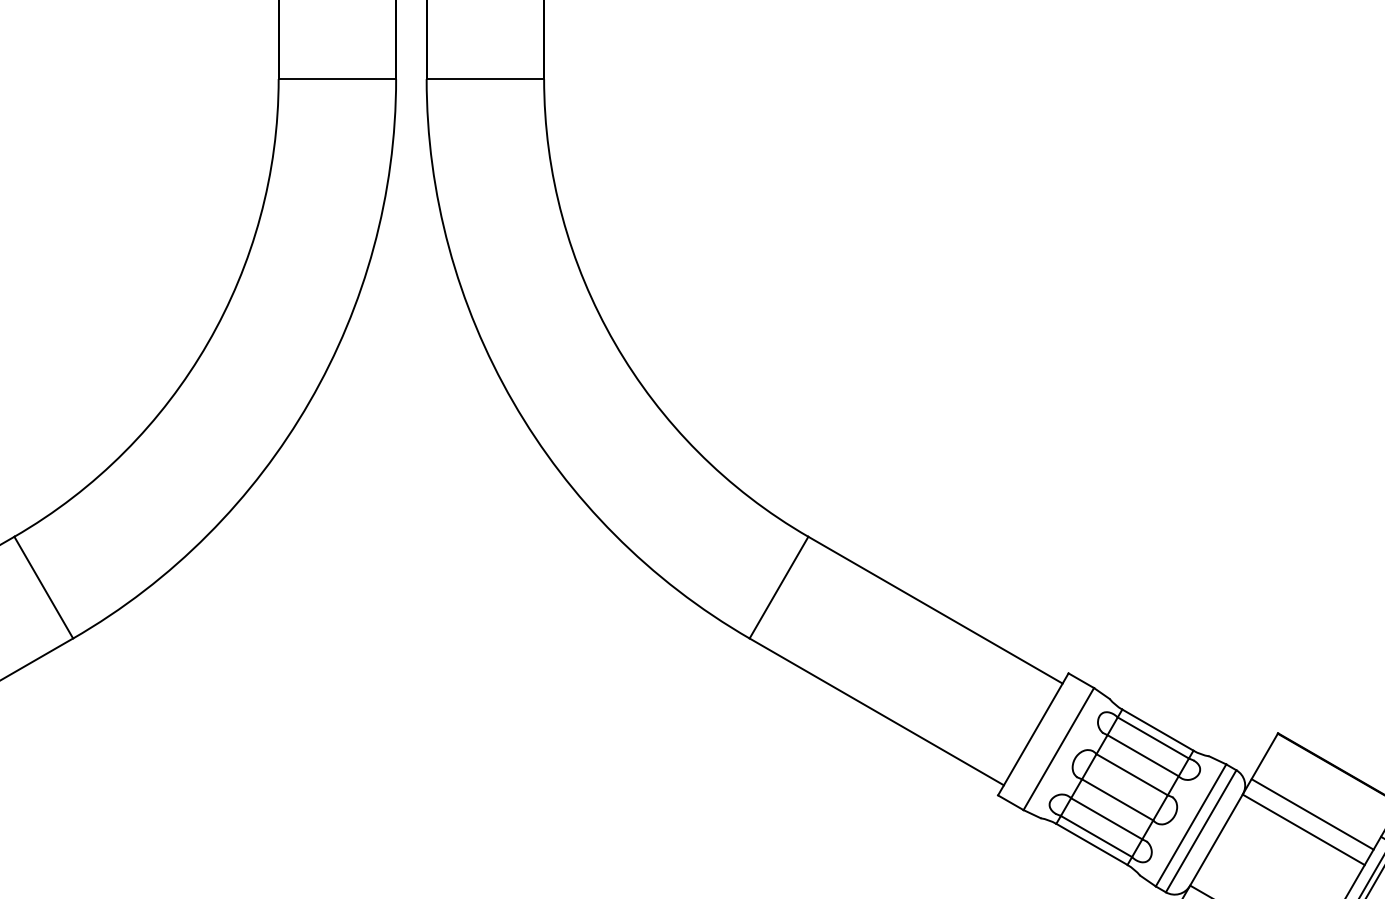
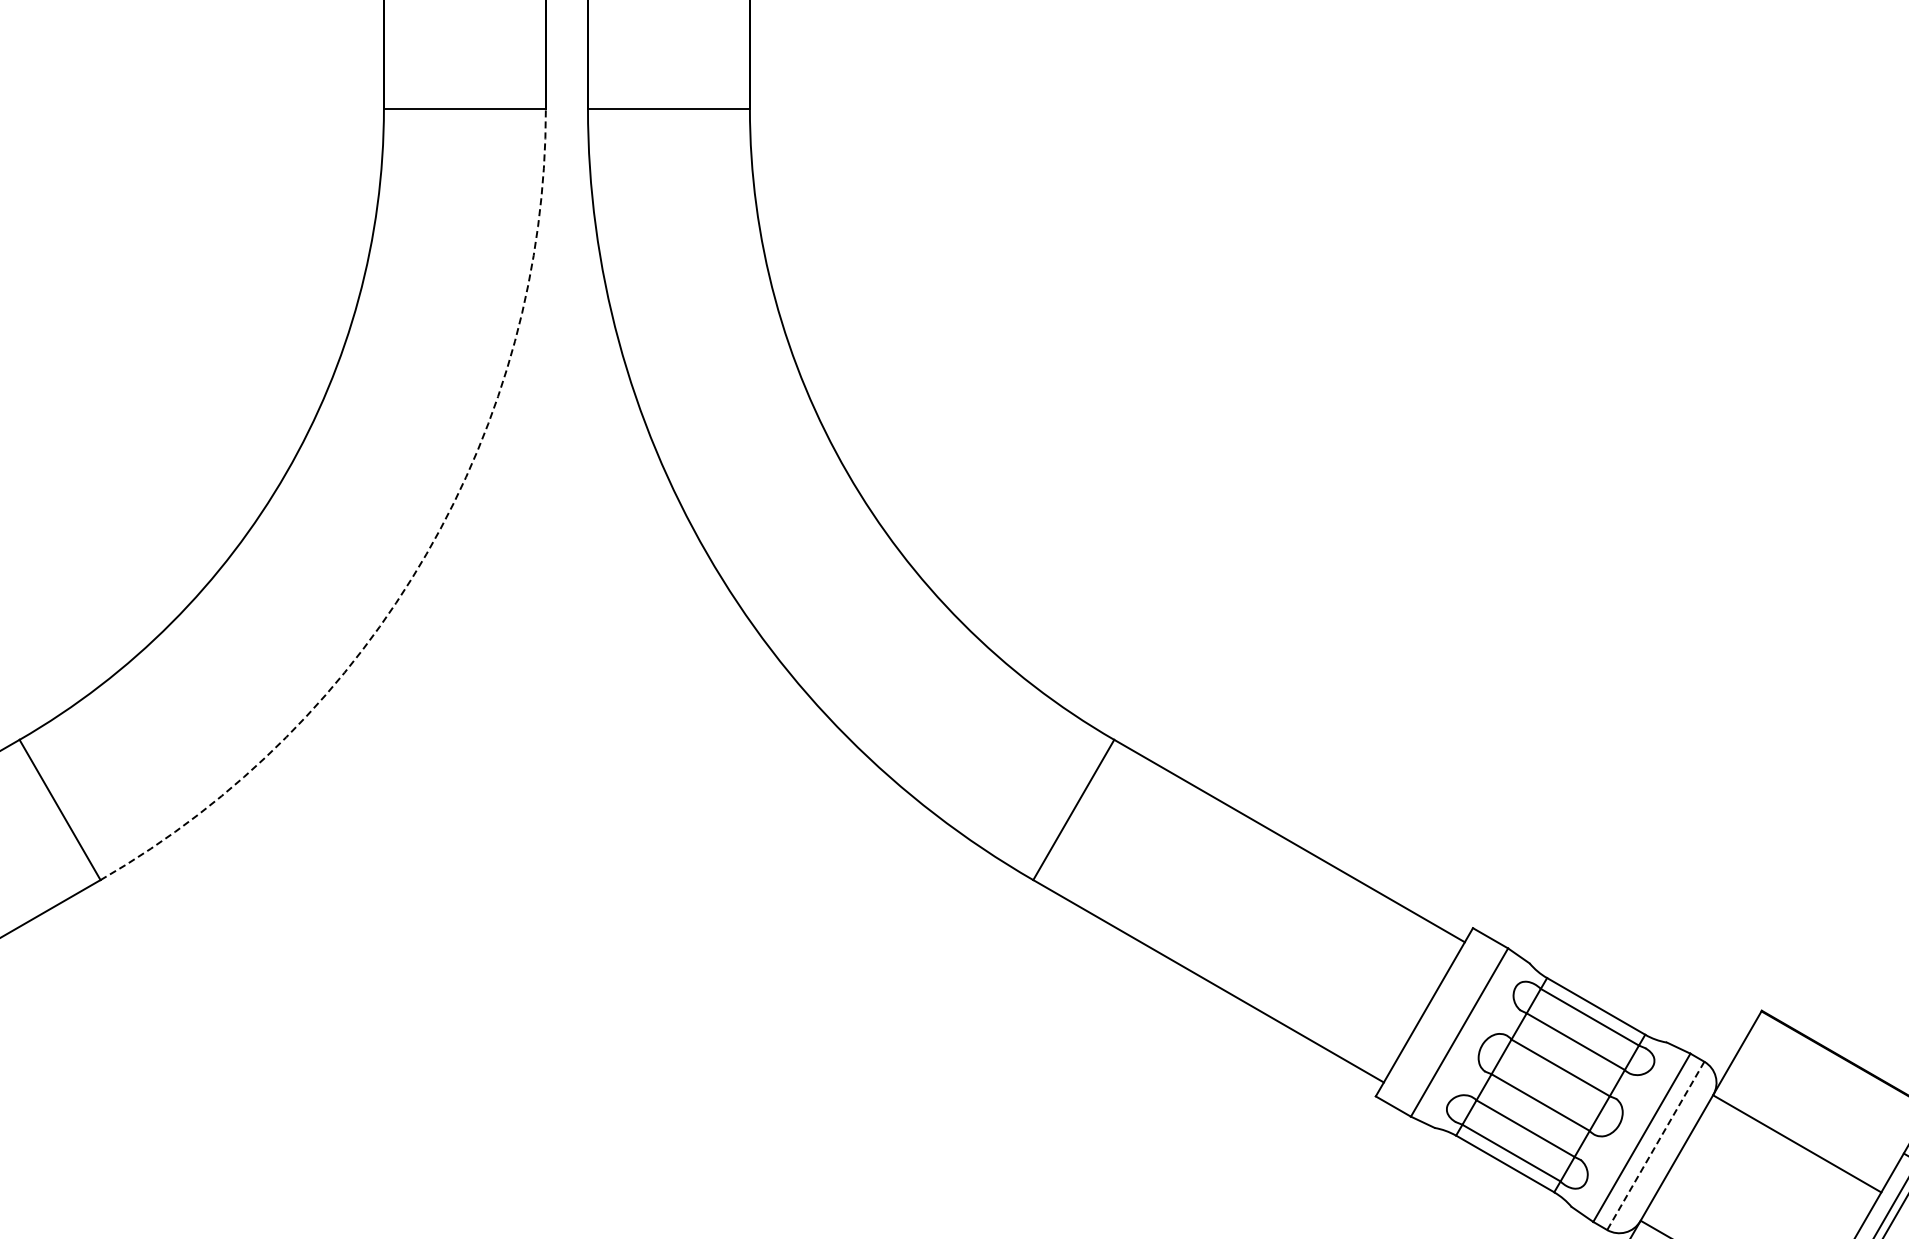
arc: (309, 402) -> (426, 554), solid -> dashed
line: (1312, 814) -> (1809, 1122), removed
line: (1200, 831) -> (1655, 1146), solid -> dashed

